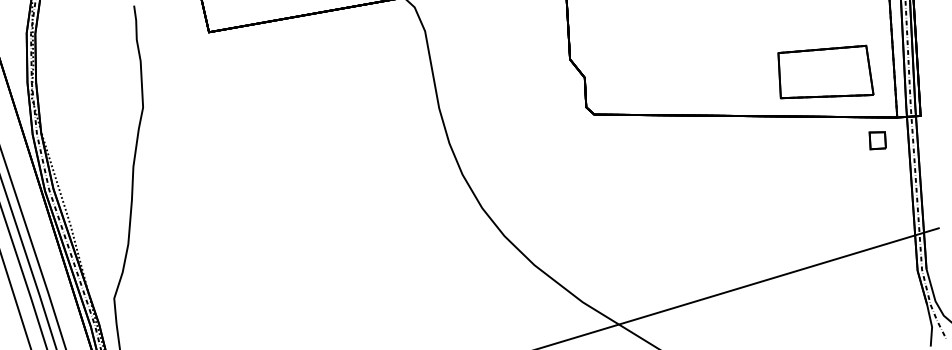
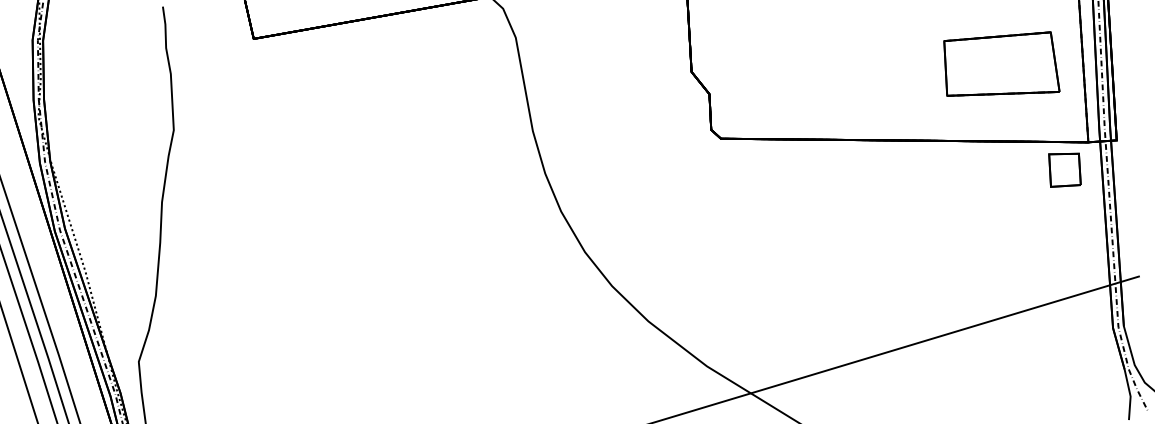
part: (825, 71) -> (1001, 63), moved
part: (877, 140) -> (1064, 170), size x1.6

